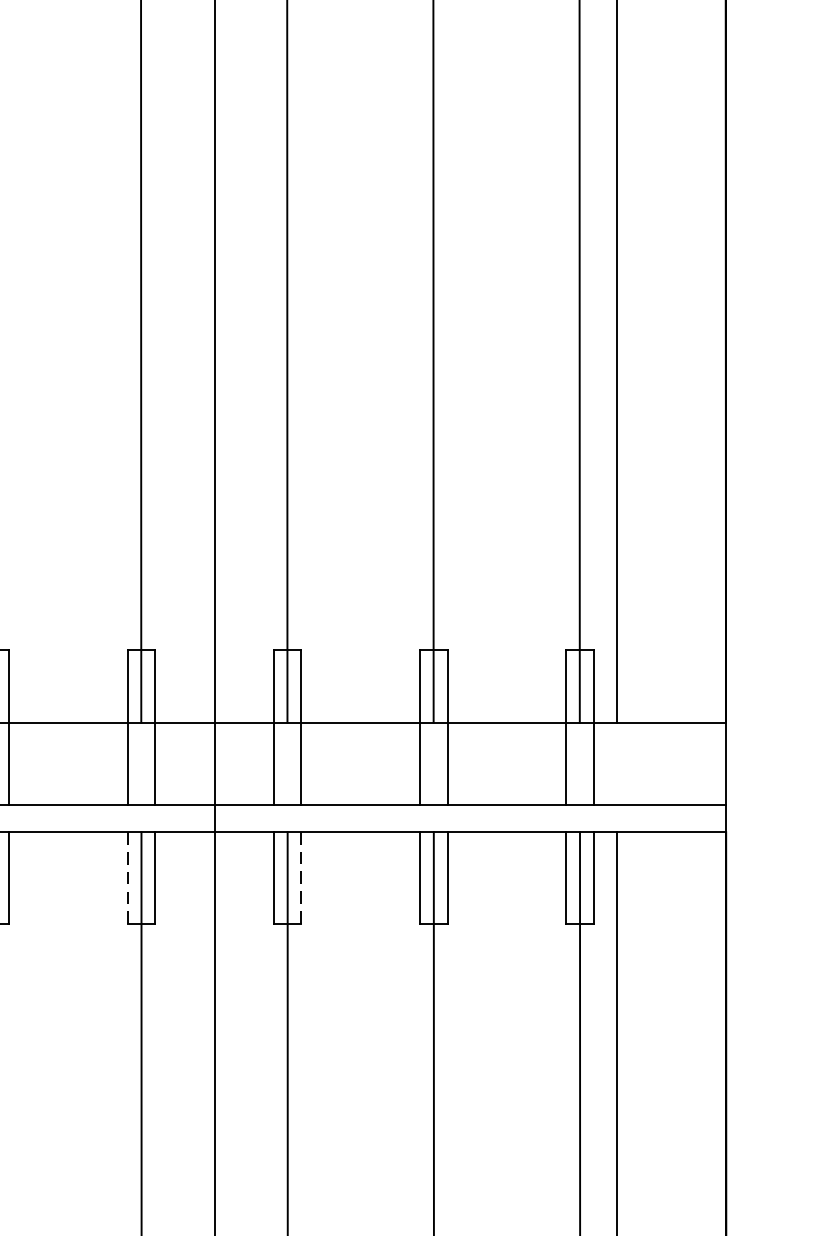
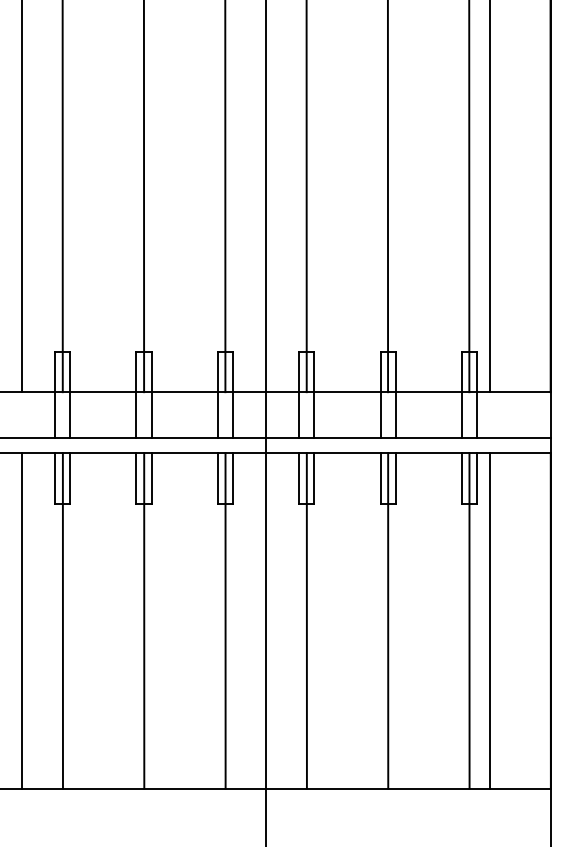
line: (301, 877) -> (314, 478), dashed -> solid
line: (127, 879) -> (217, 479), dashed -> solid

